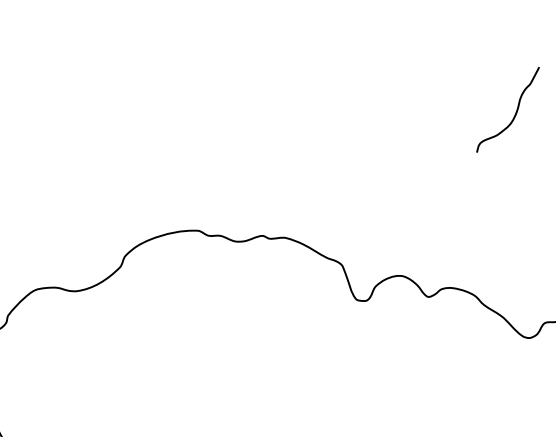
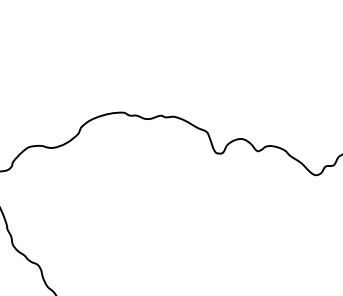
curve: (515, 110) -> (308, 42), removed

